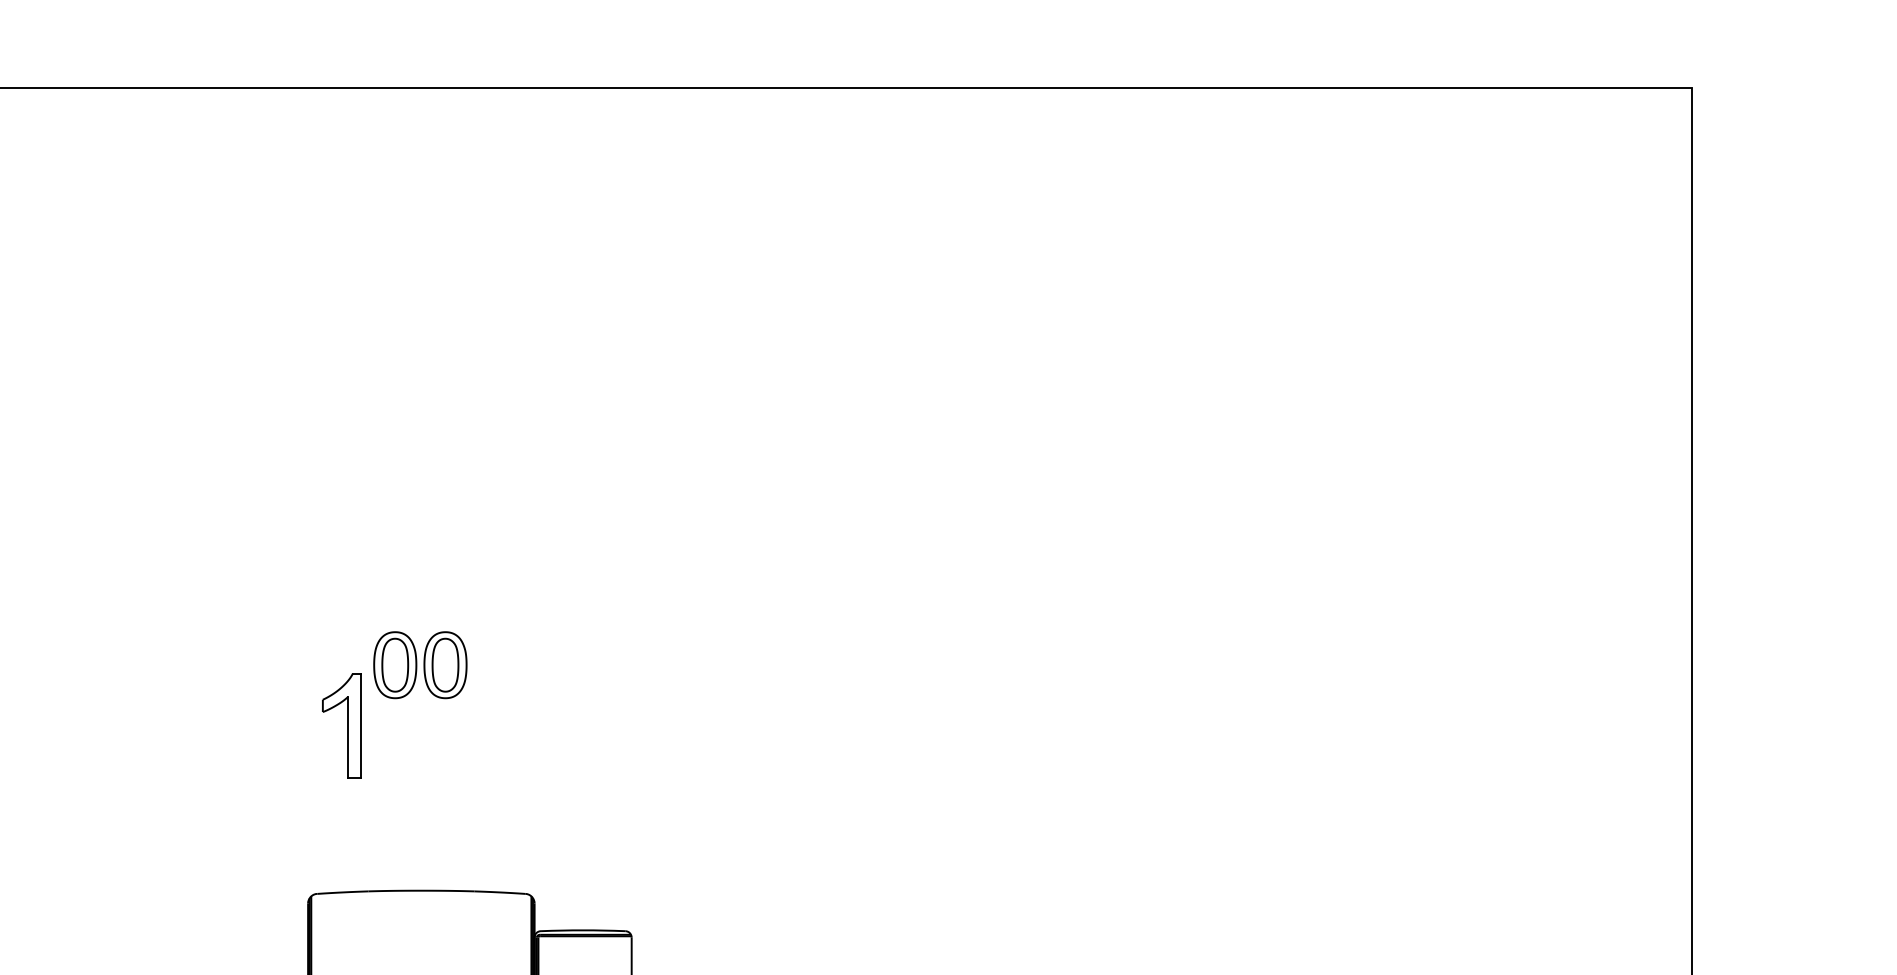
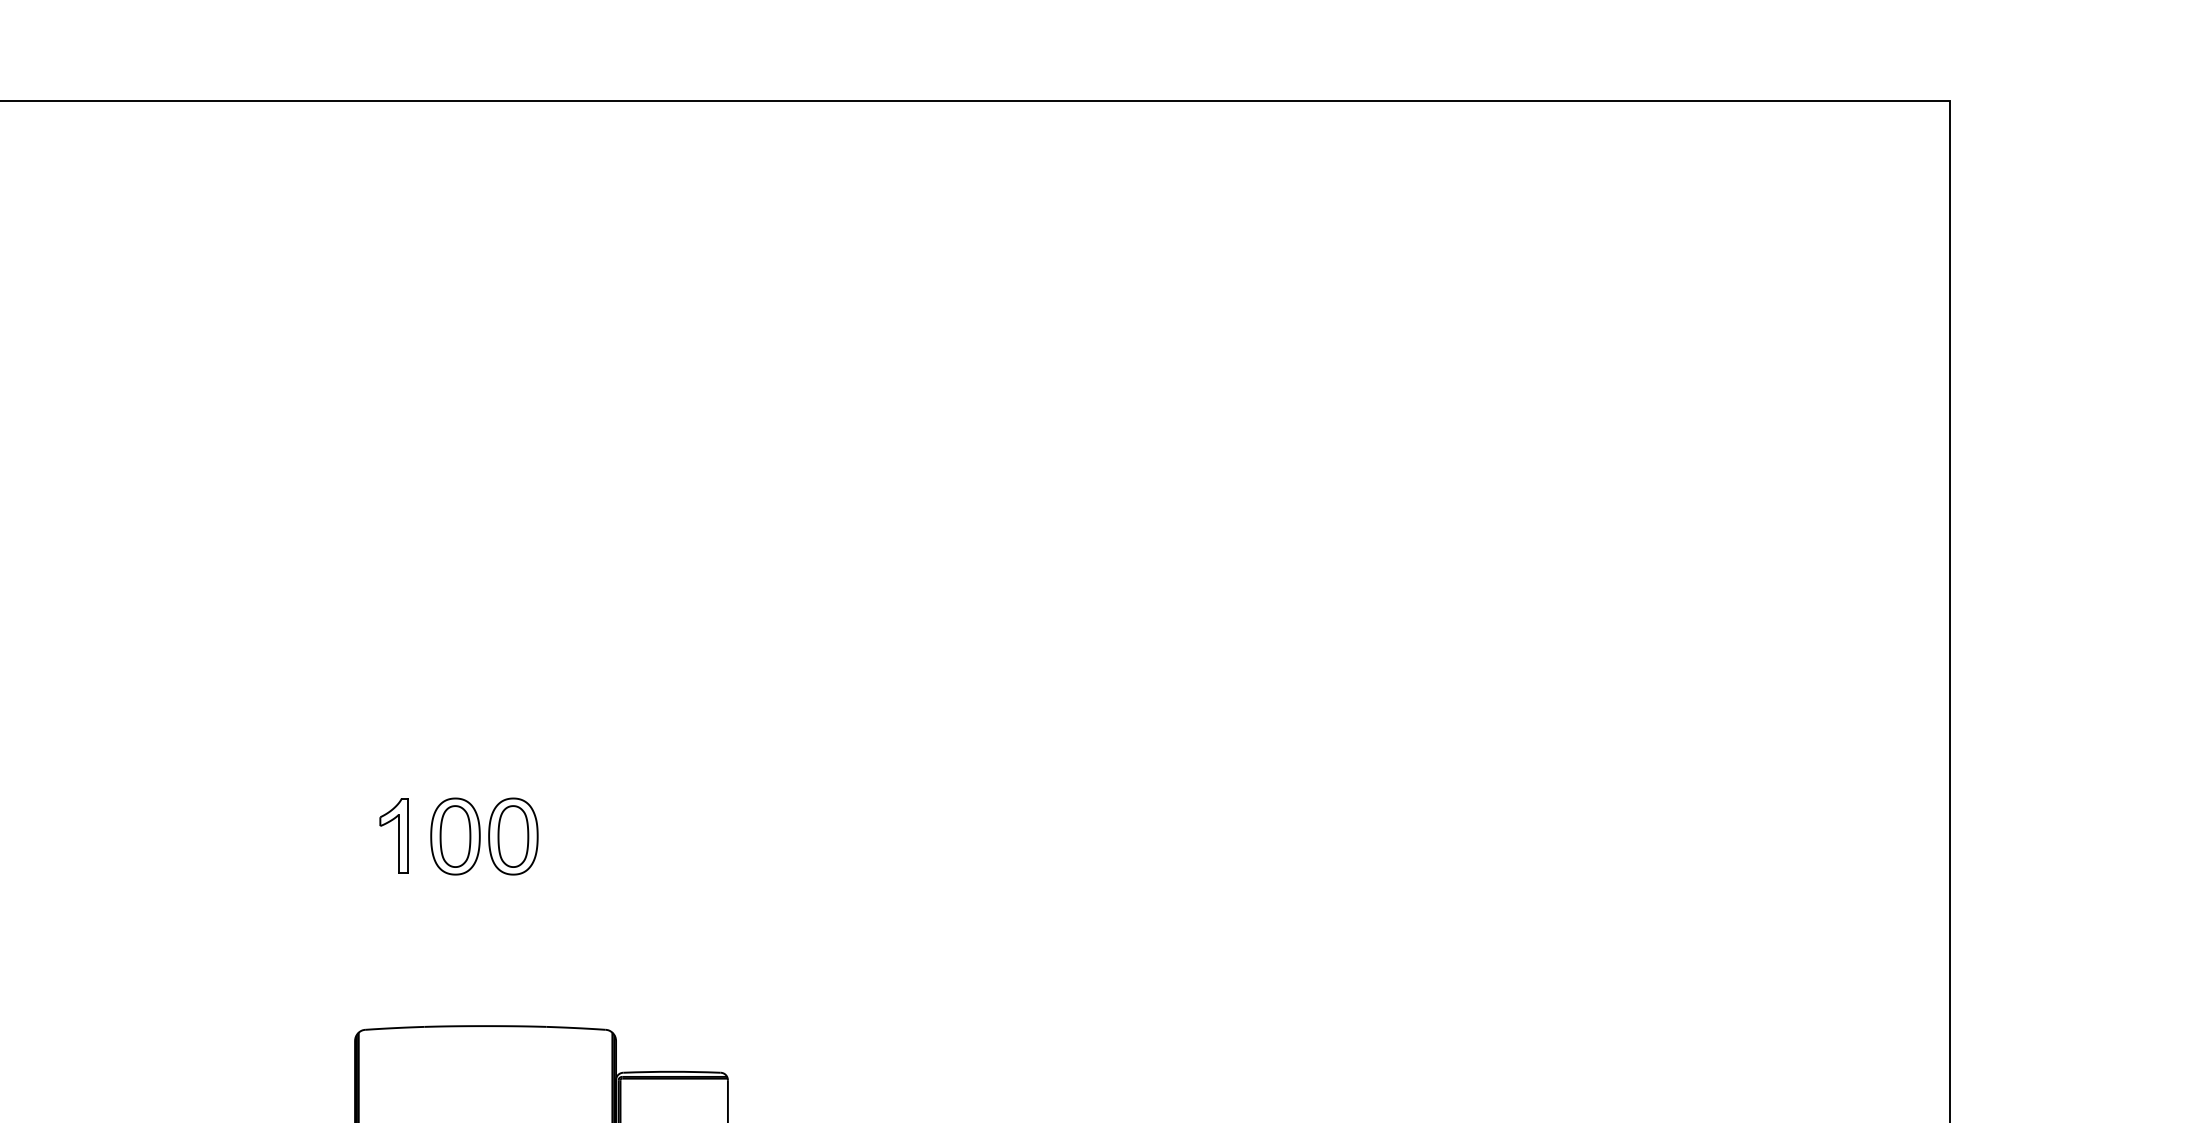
part: (420, 665) -> (484, 836), moved
part: (341, 725) -> (393, 835), size x0.62

